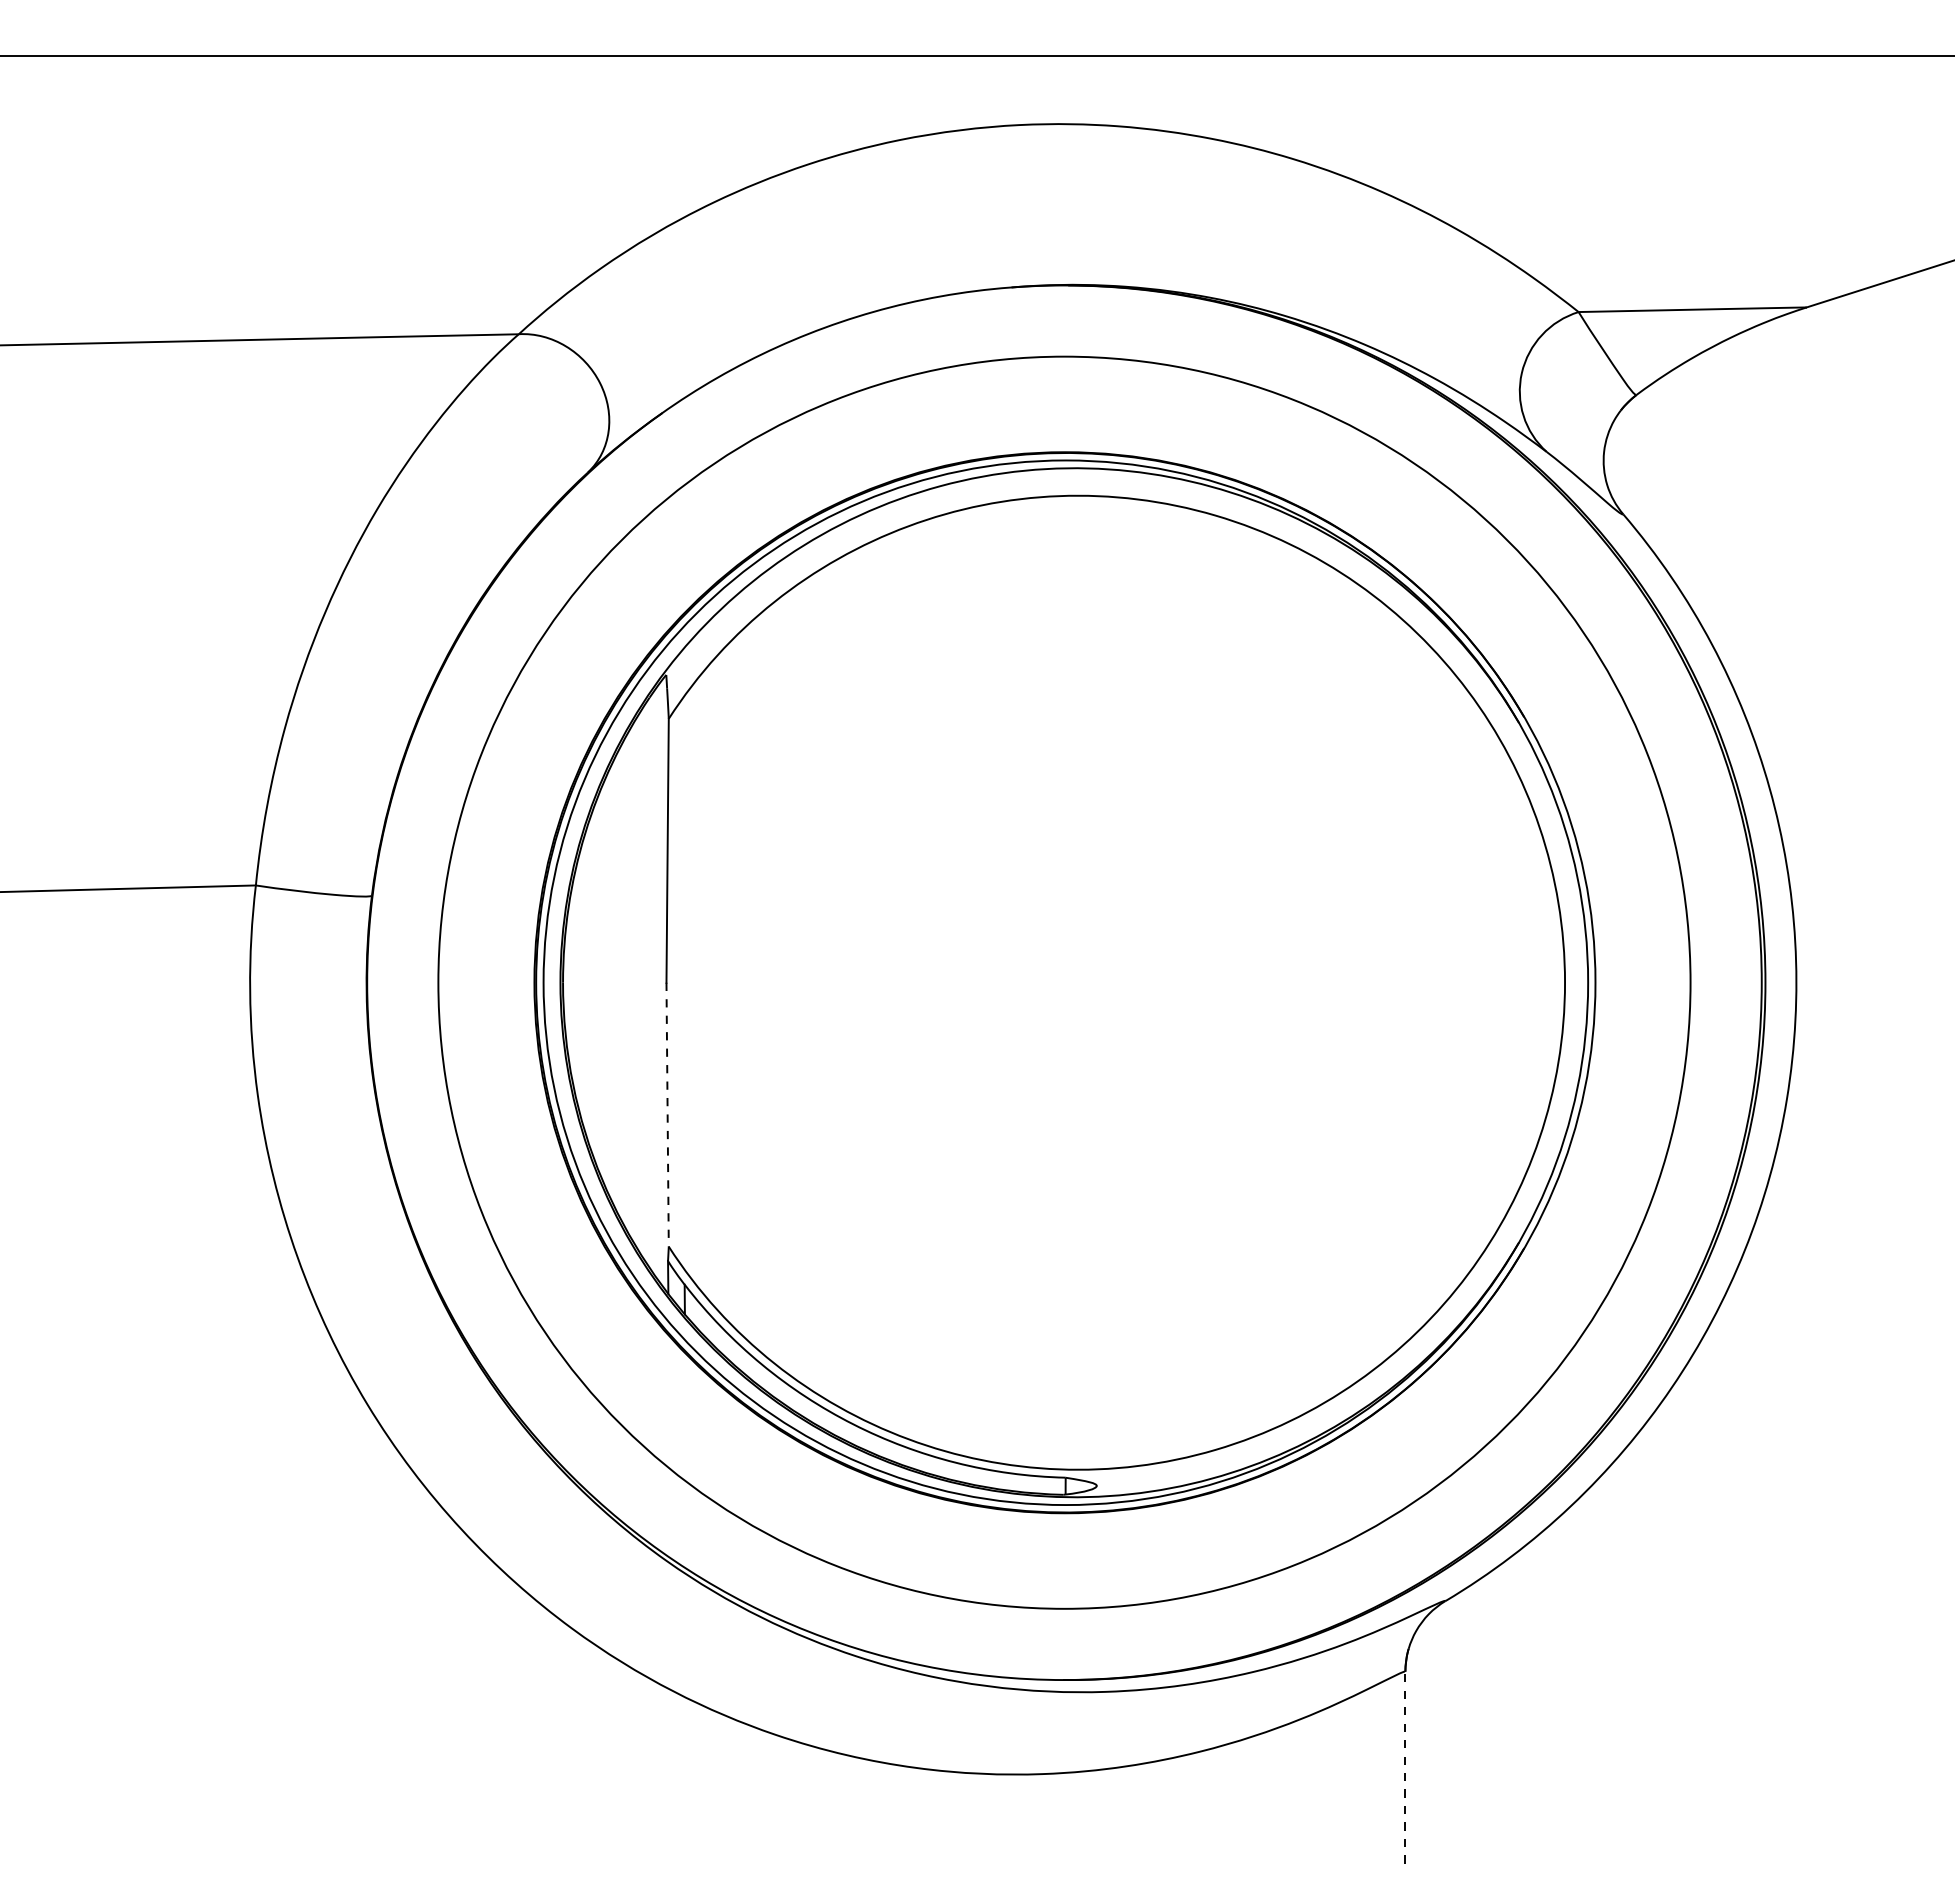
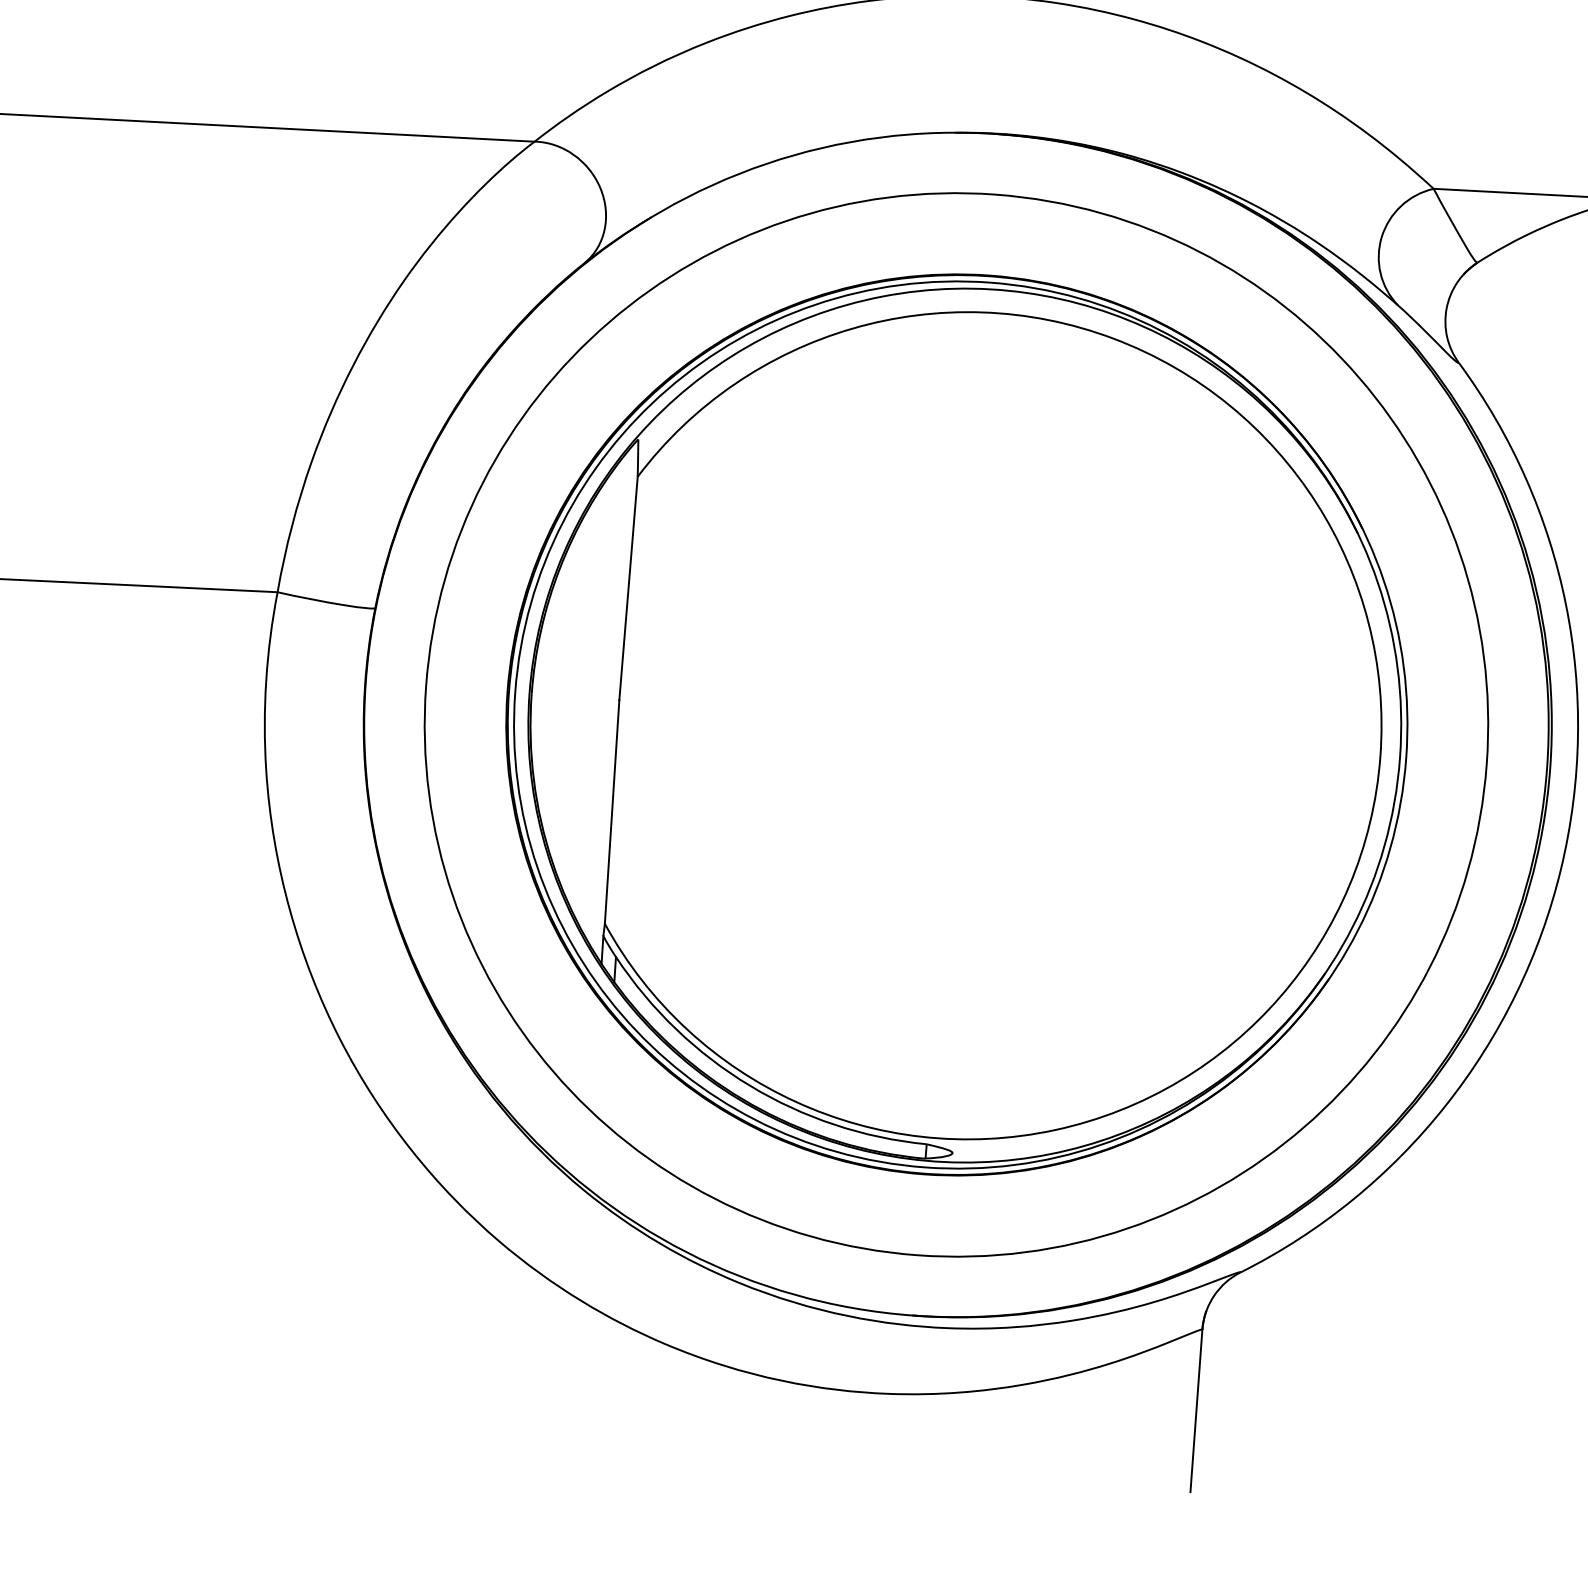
line: (667, 1114) -> (612, 811), dashed -> solid
line: (1405, 1767) -> (1196, 1410), dashed -> solid

